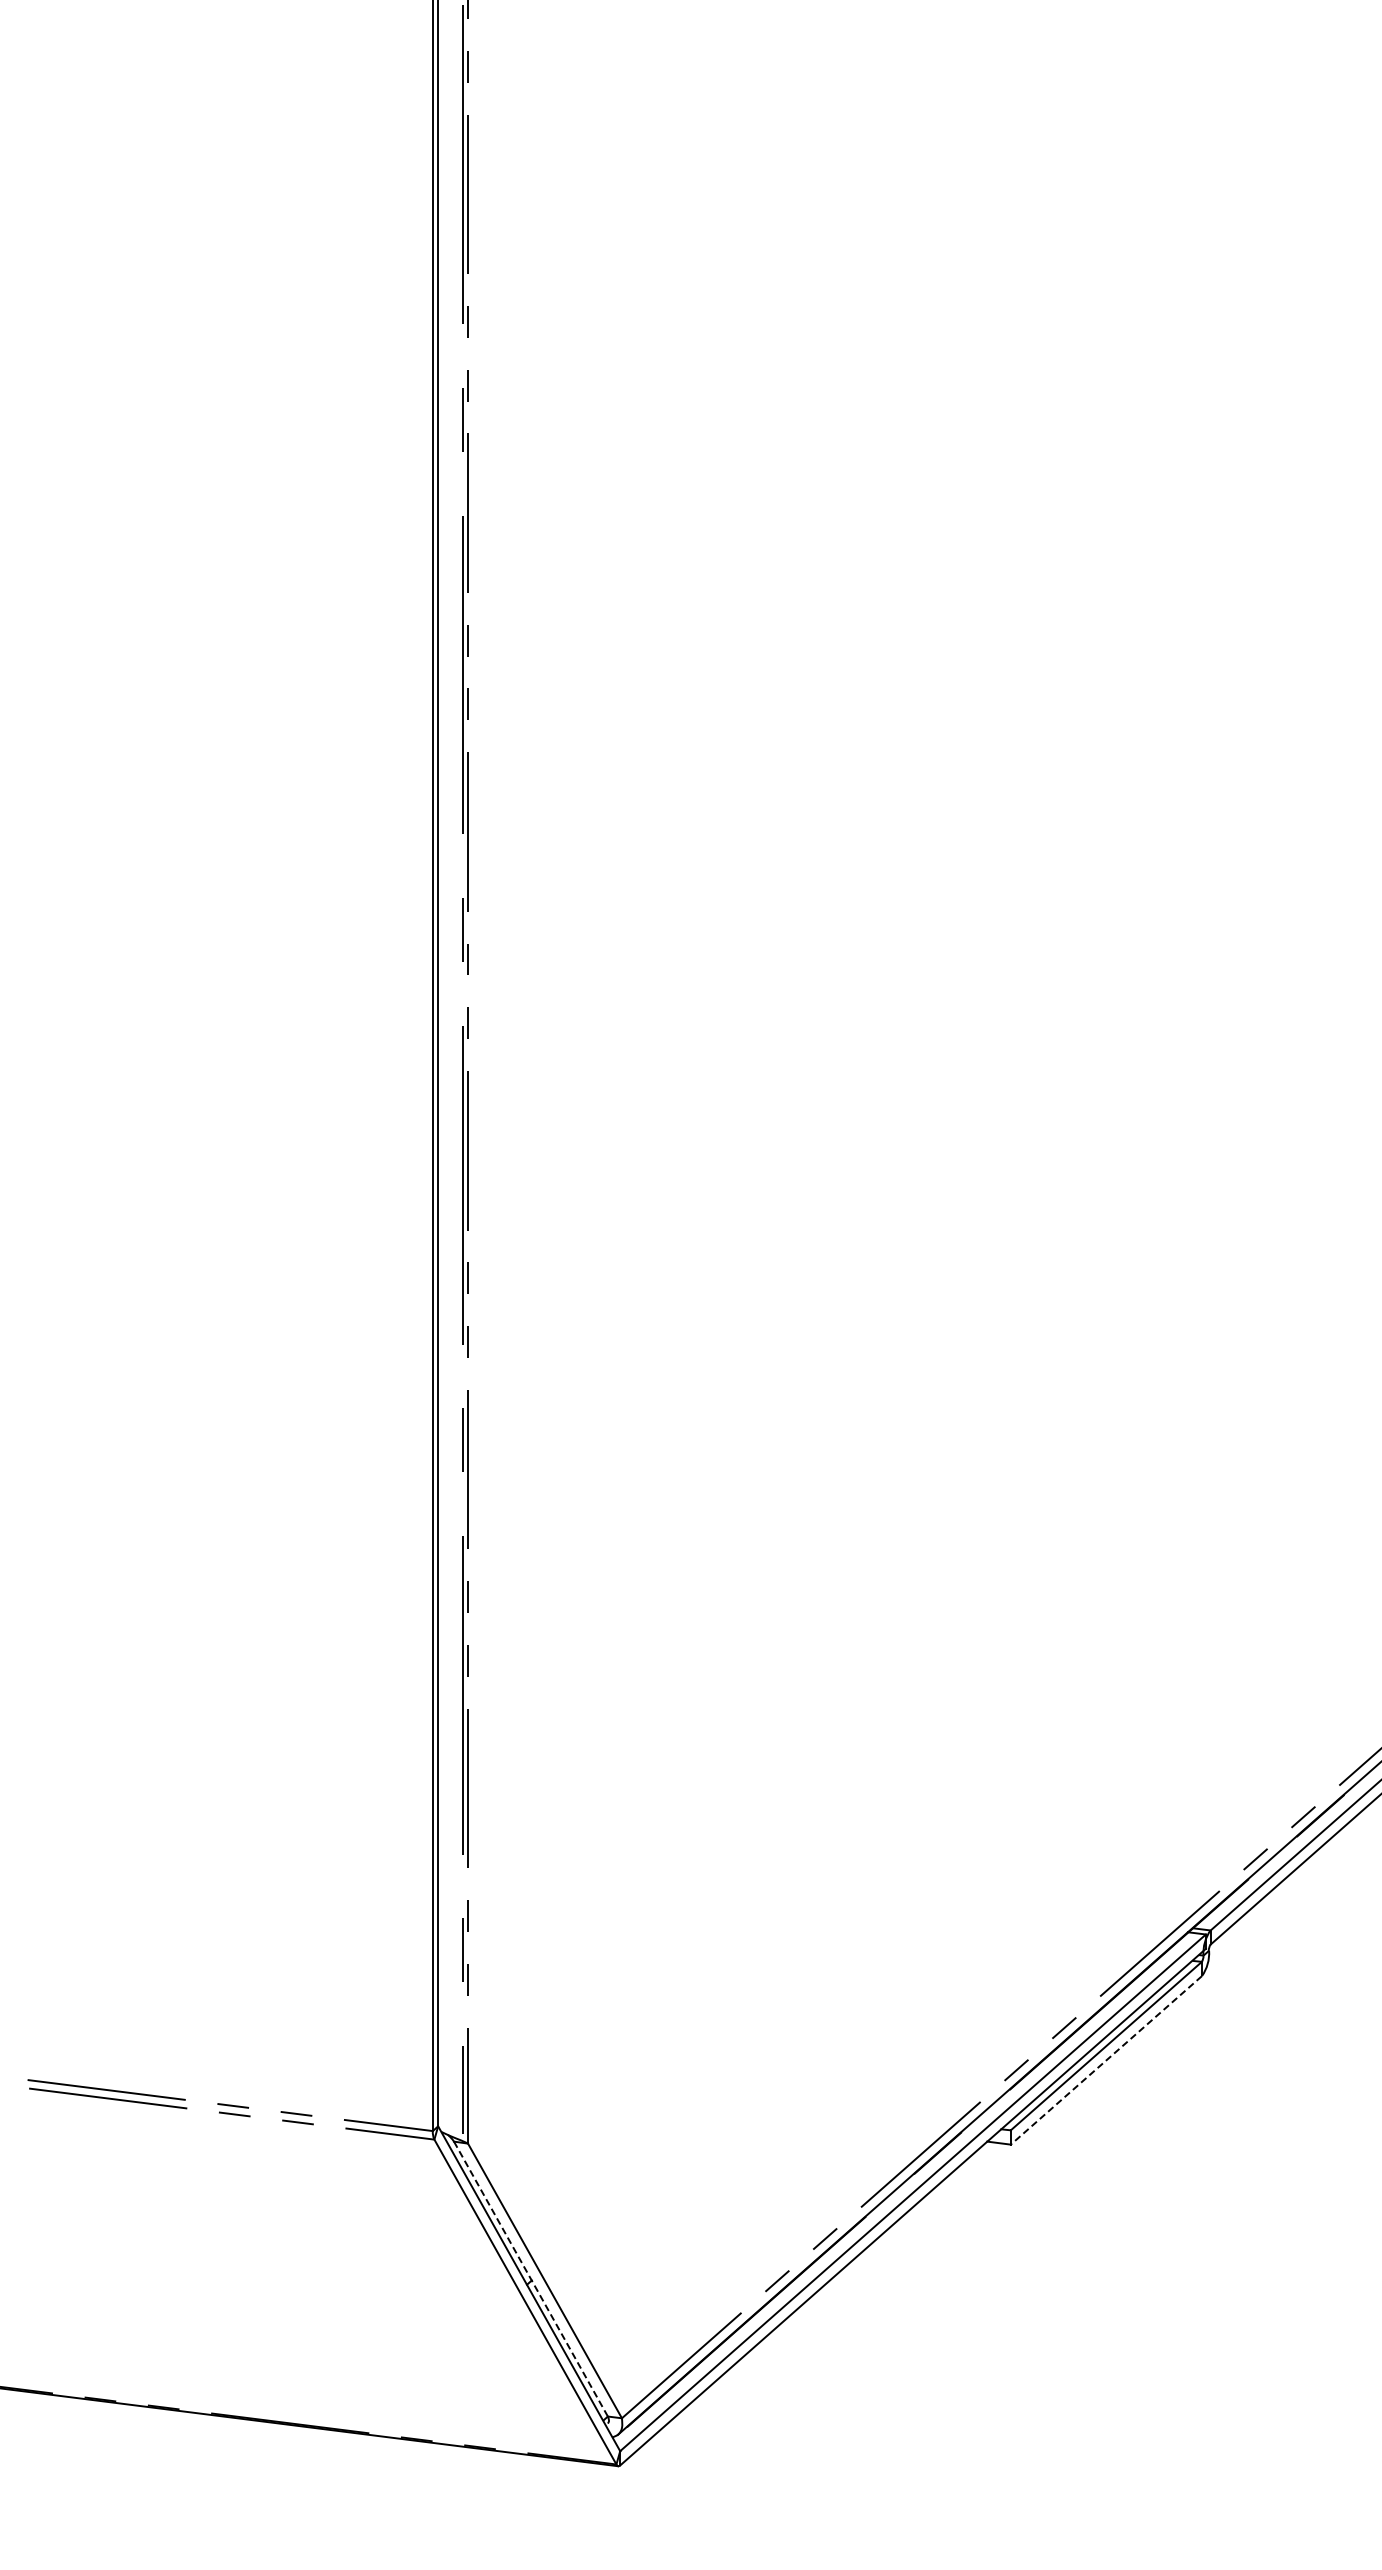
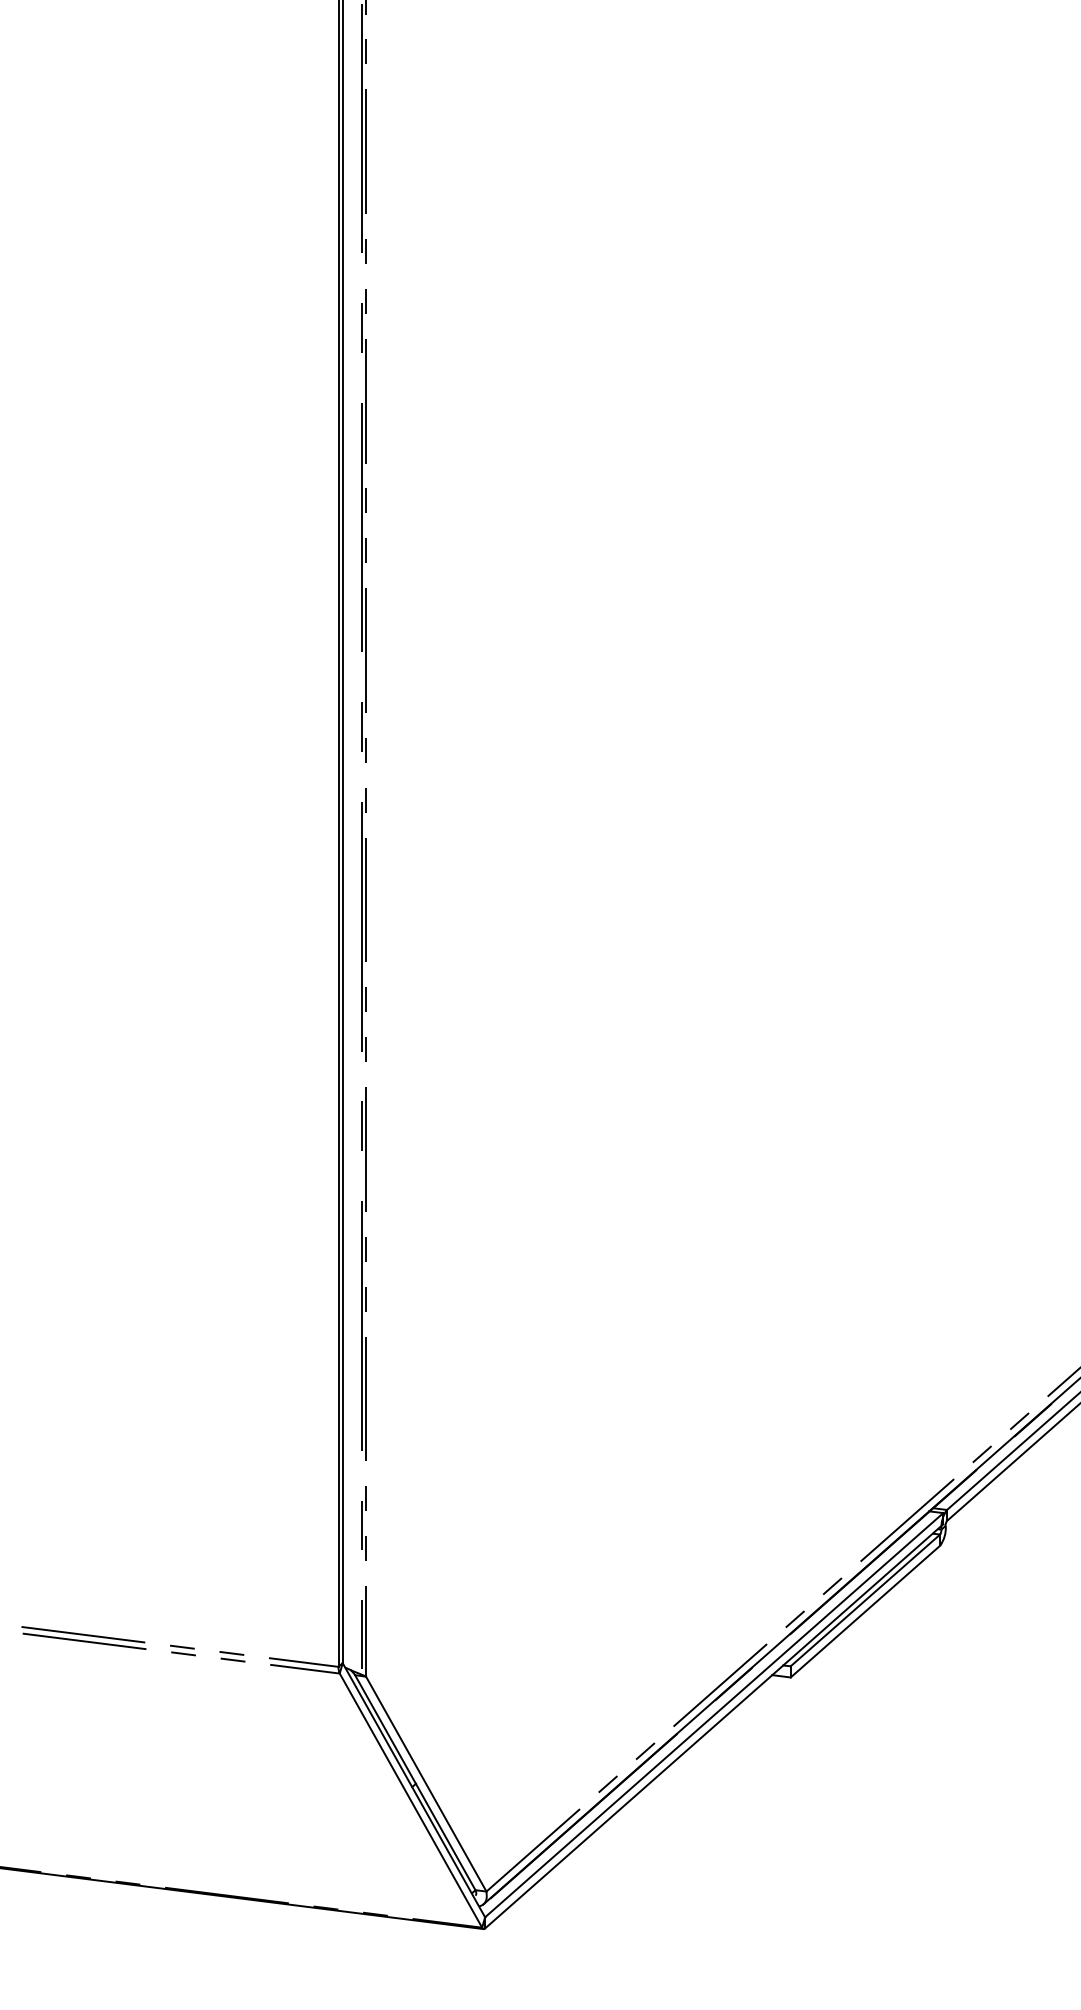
line: (1106, 2060) -> (865, 1611), dashed -> solid
line: (530, 2279) -> (414, 1782), dashed -> solid

